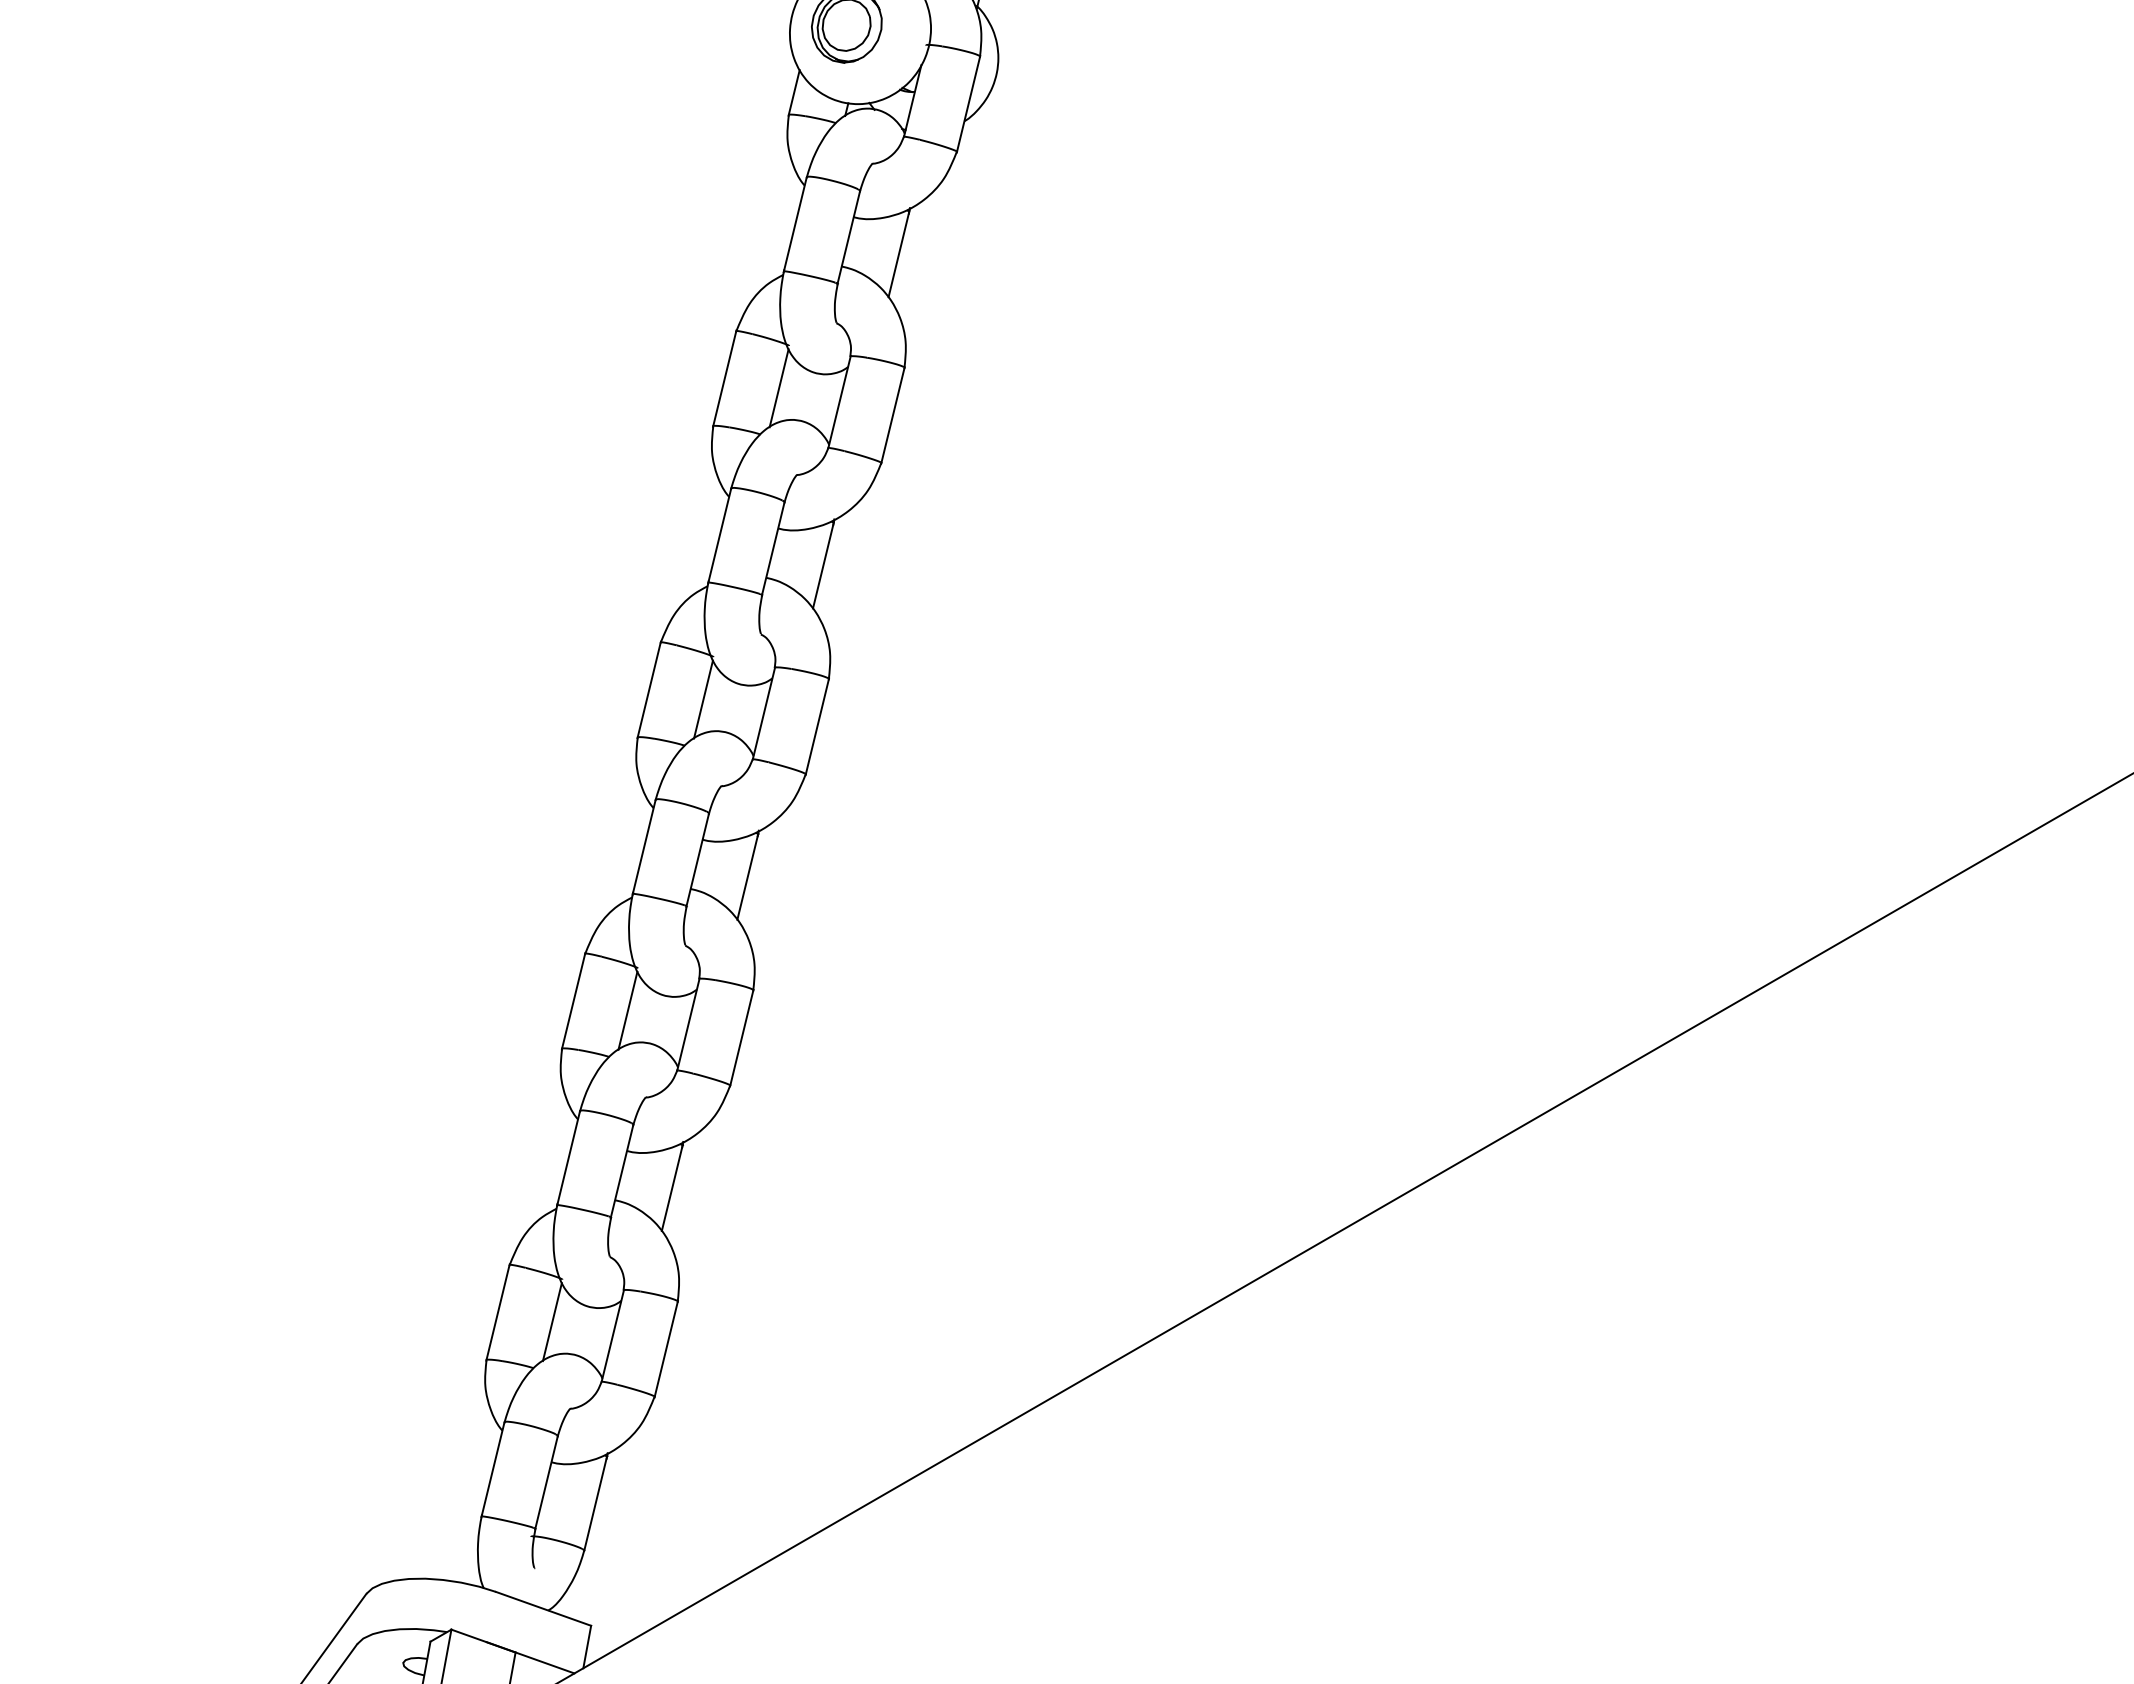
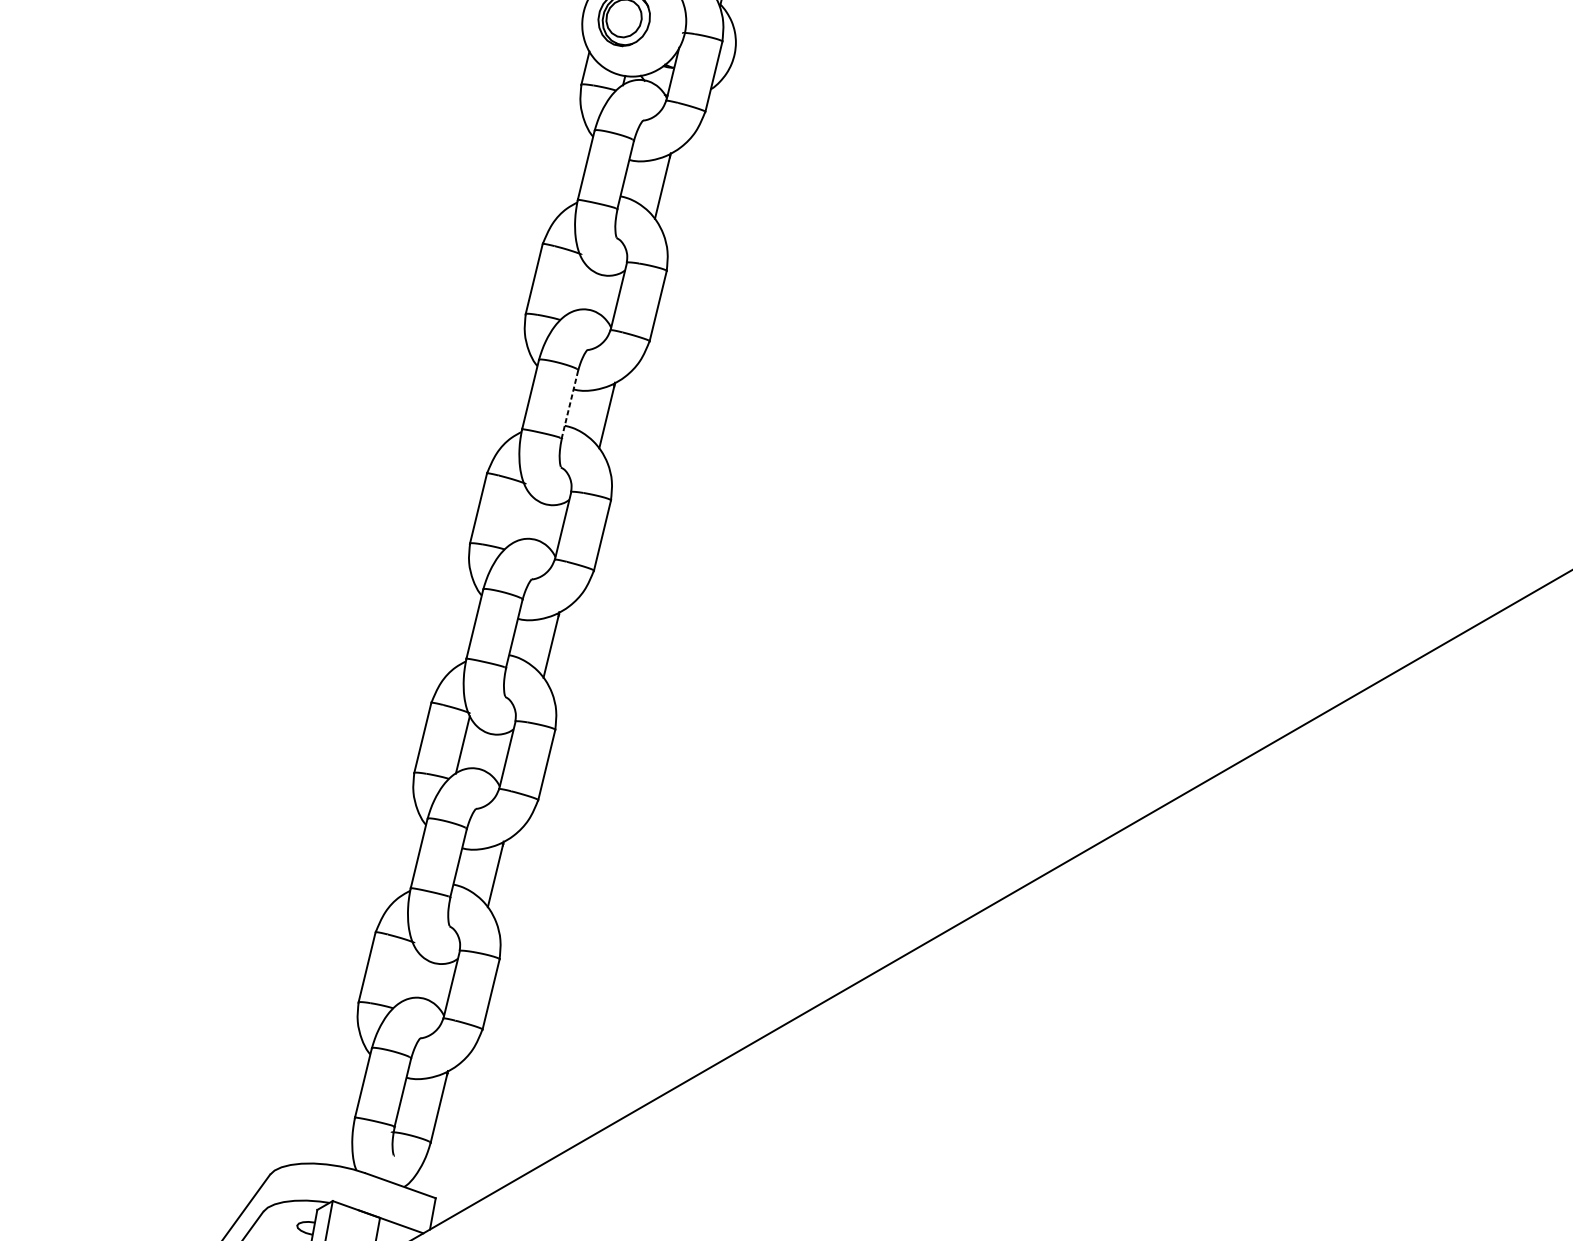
line: (778, 388) -> (573, 286), removed
line: (773, 548) -> (570, 404), solid -> dashed
line: (703, 699) -> (518, 515), removed
line: (551, 1322) -> (406, 974), removed

